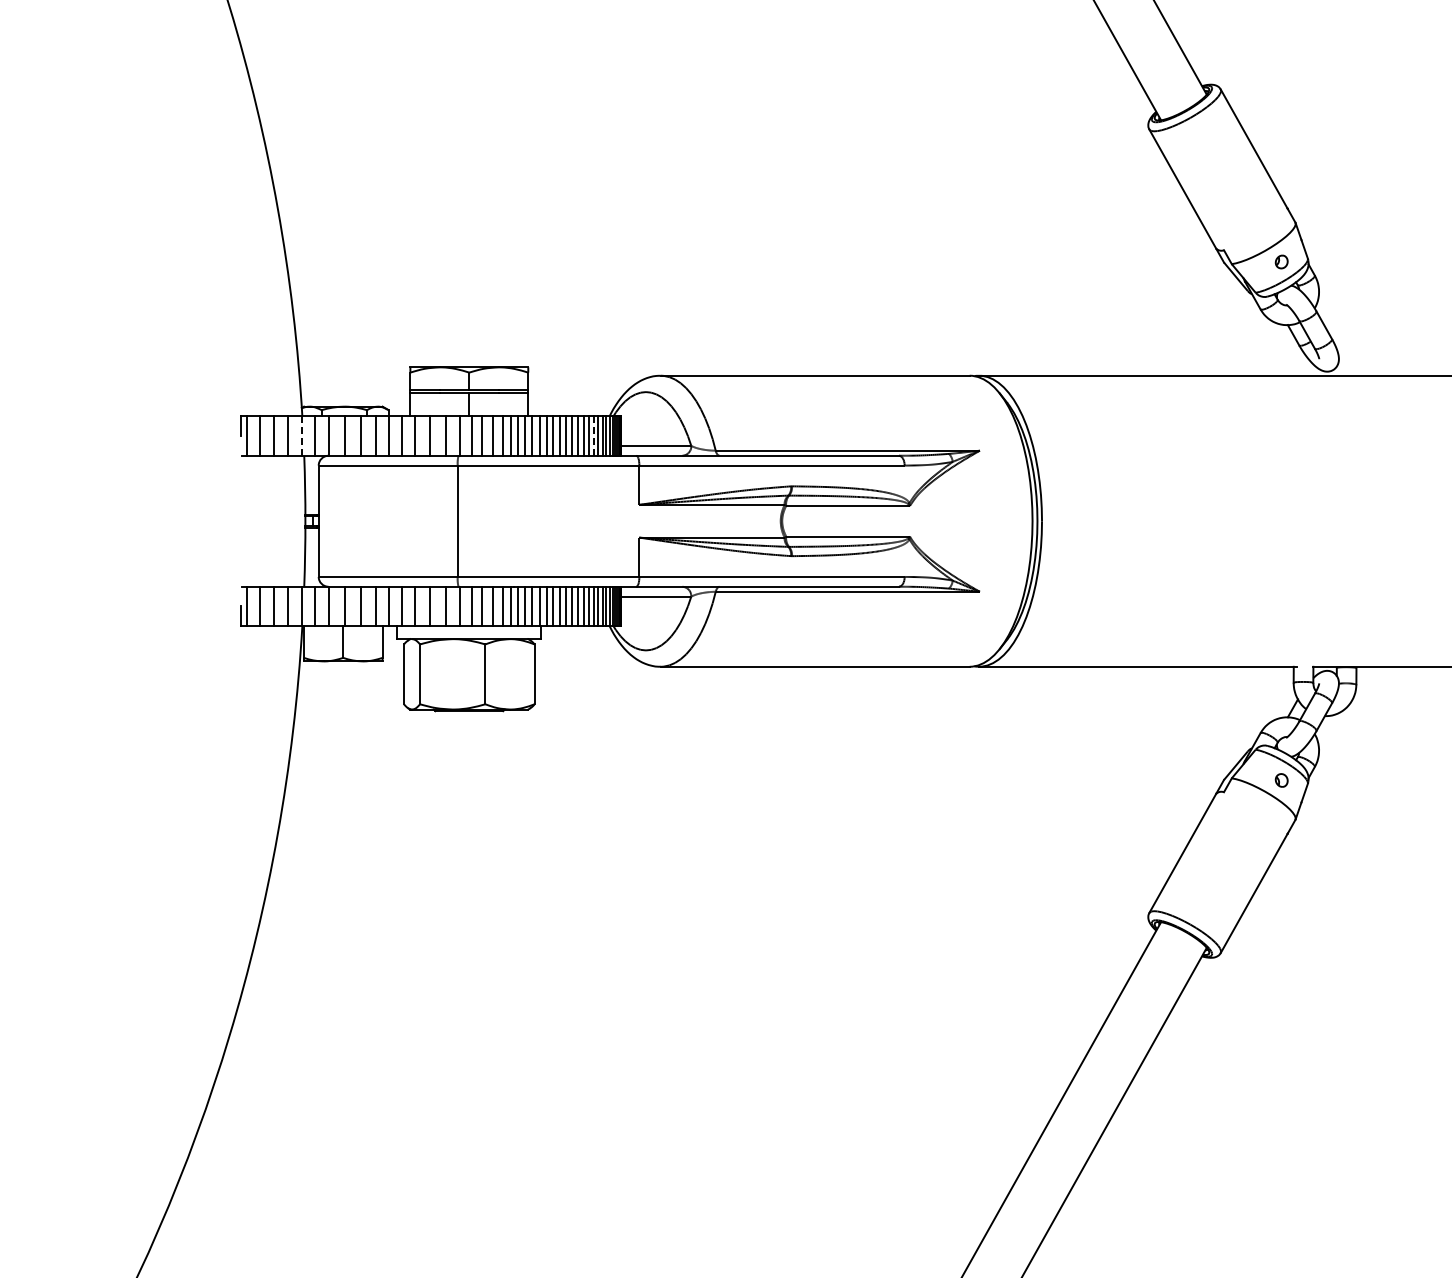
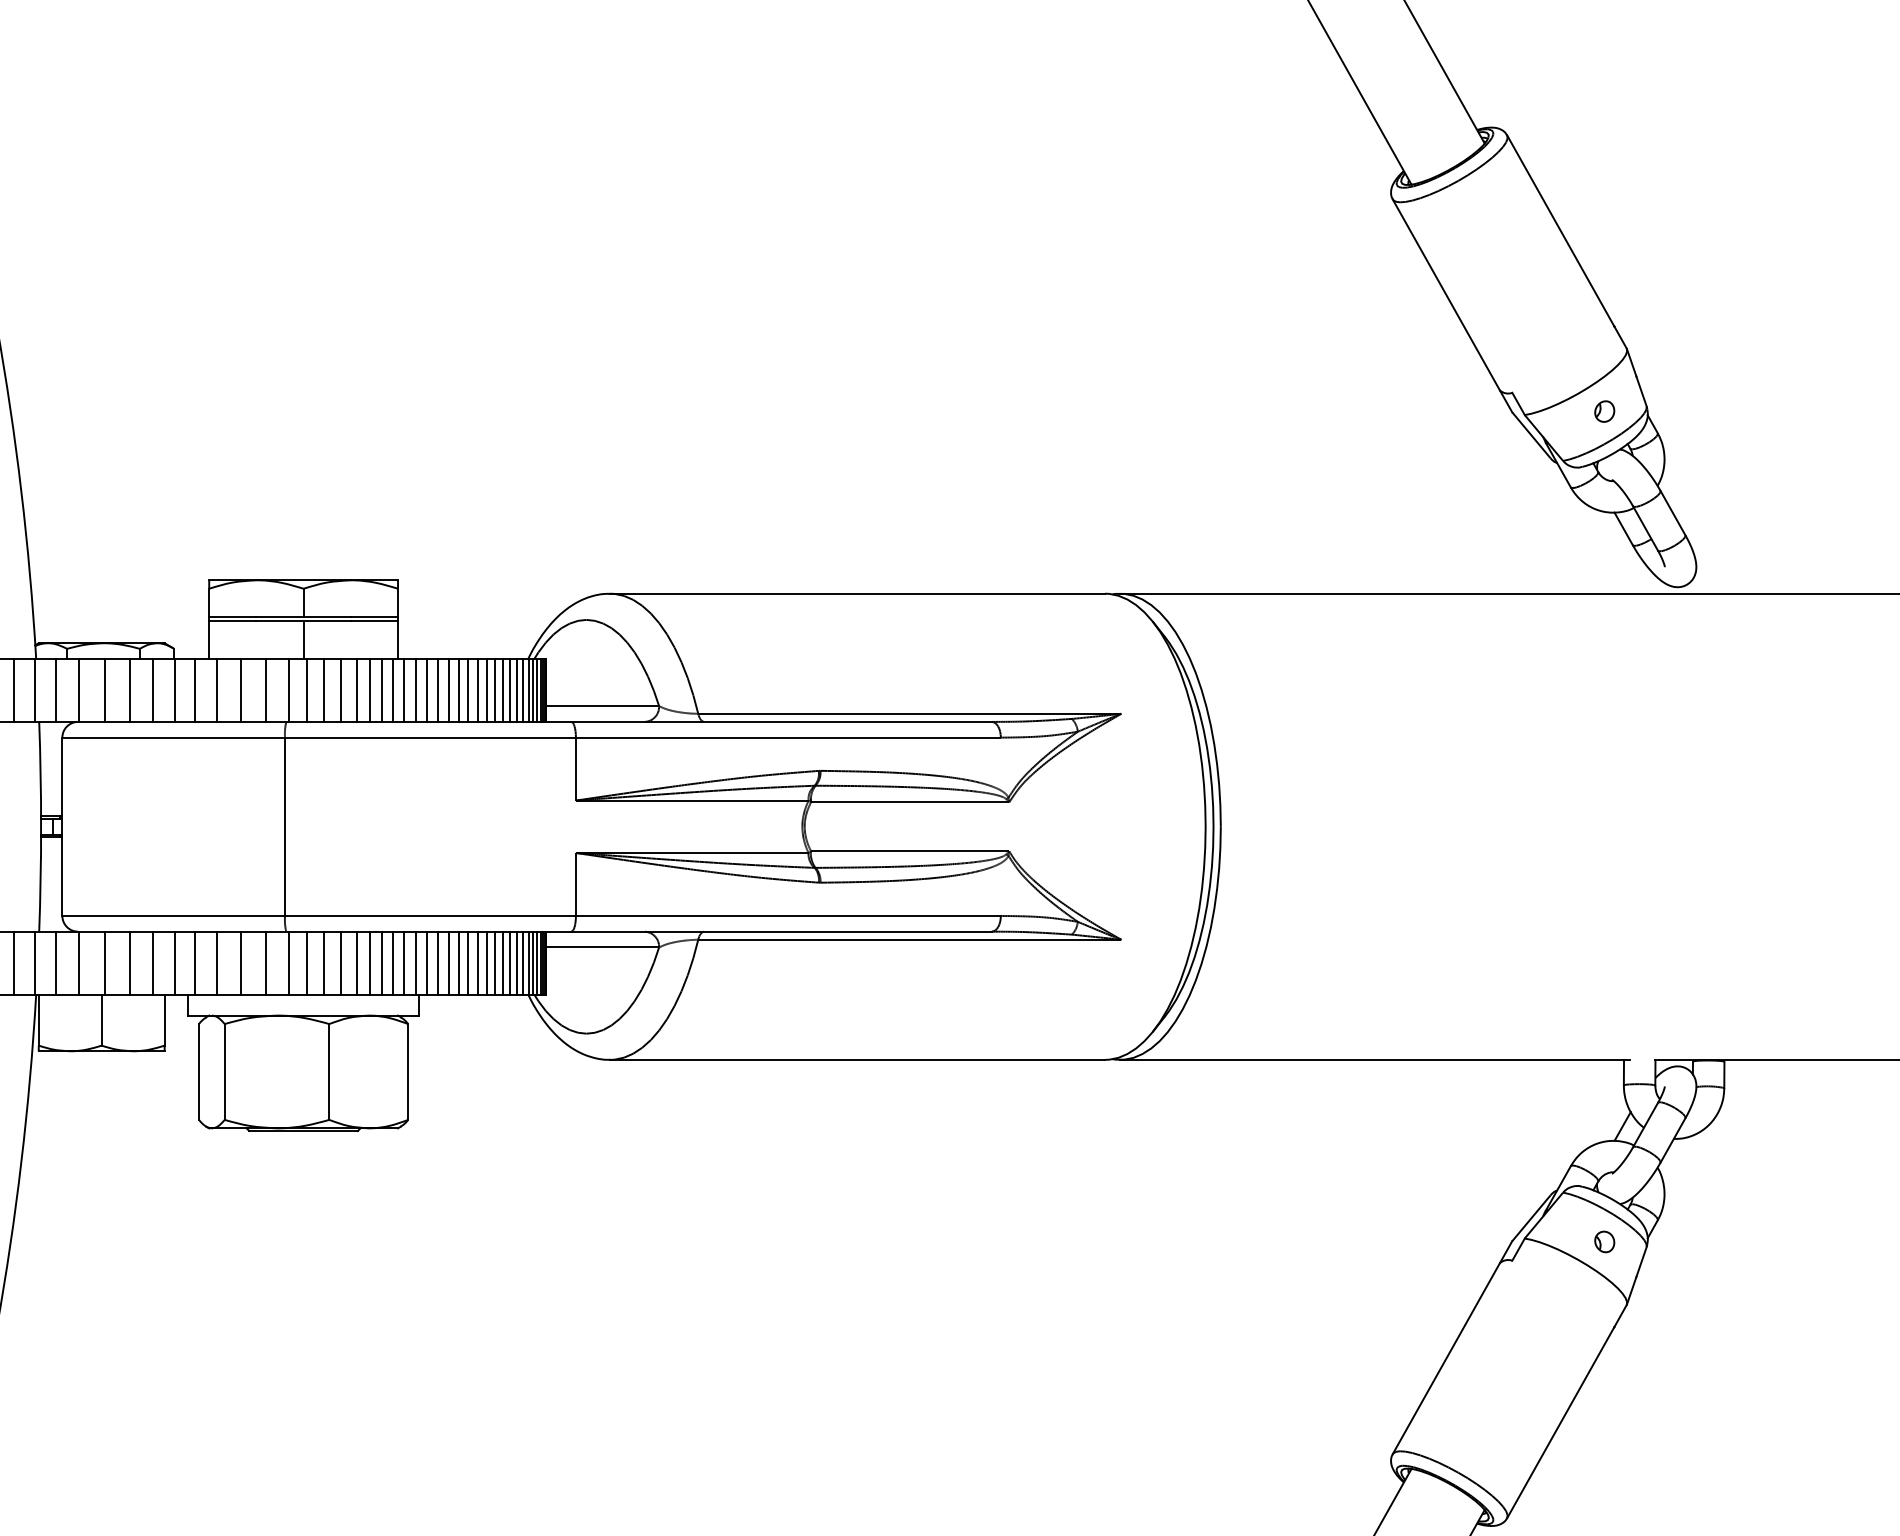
line: (301, 436) -> (34, 691), dashed -> solid
line: (593, 436) -> (502, 691), dashed -> solid

